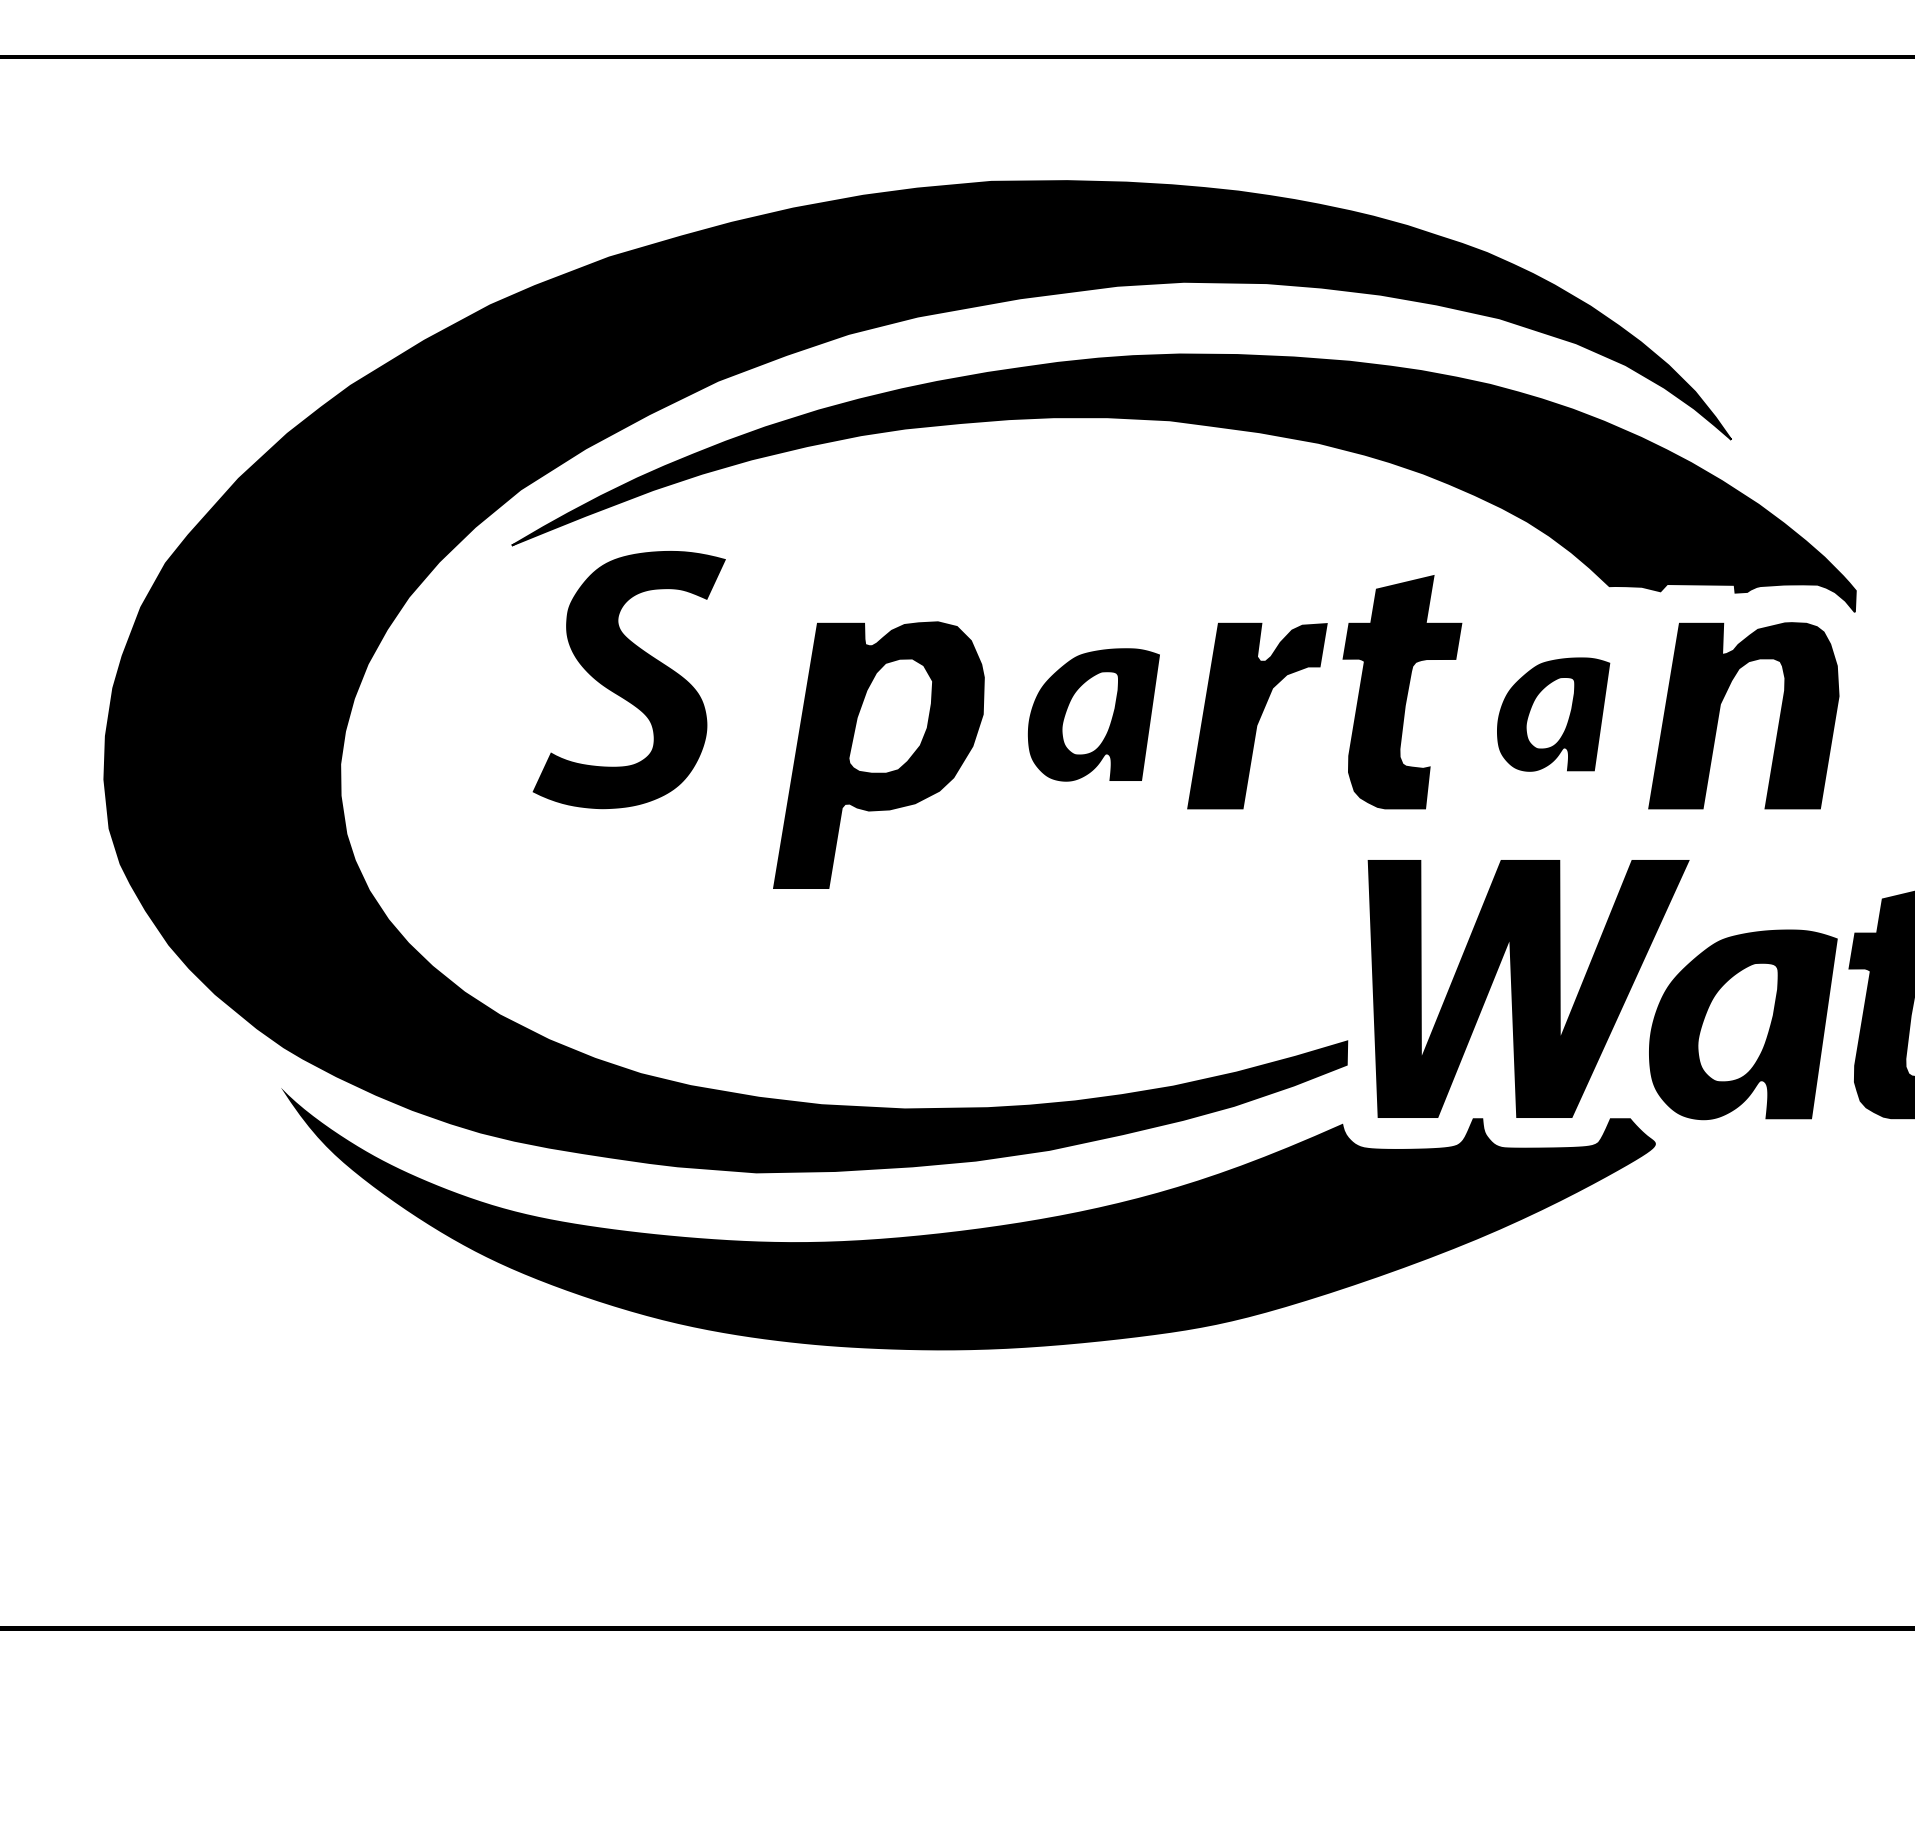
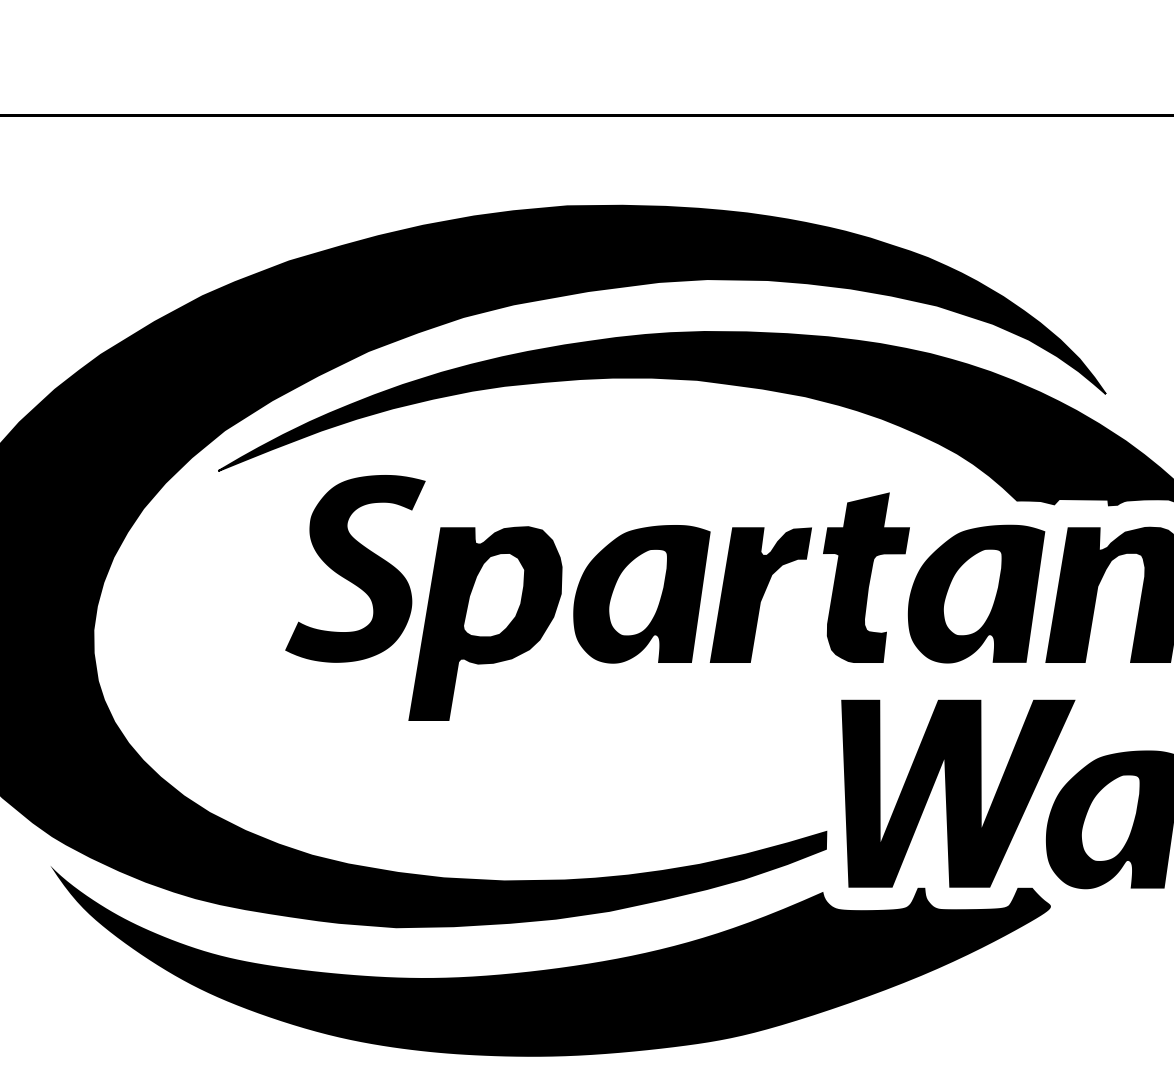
part: (628, 680) -> (354, 569), moved
part: (1093, 714) -> (641, 593), size x1.43
part: (1553, 714) -> (976, 593), size x1.67

